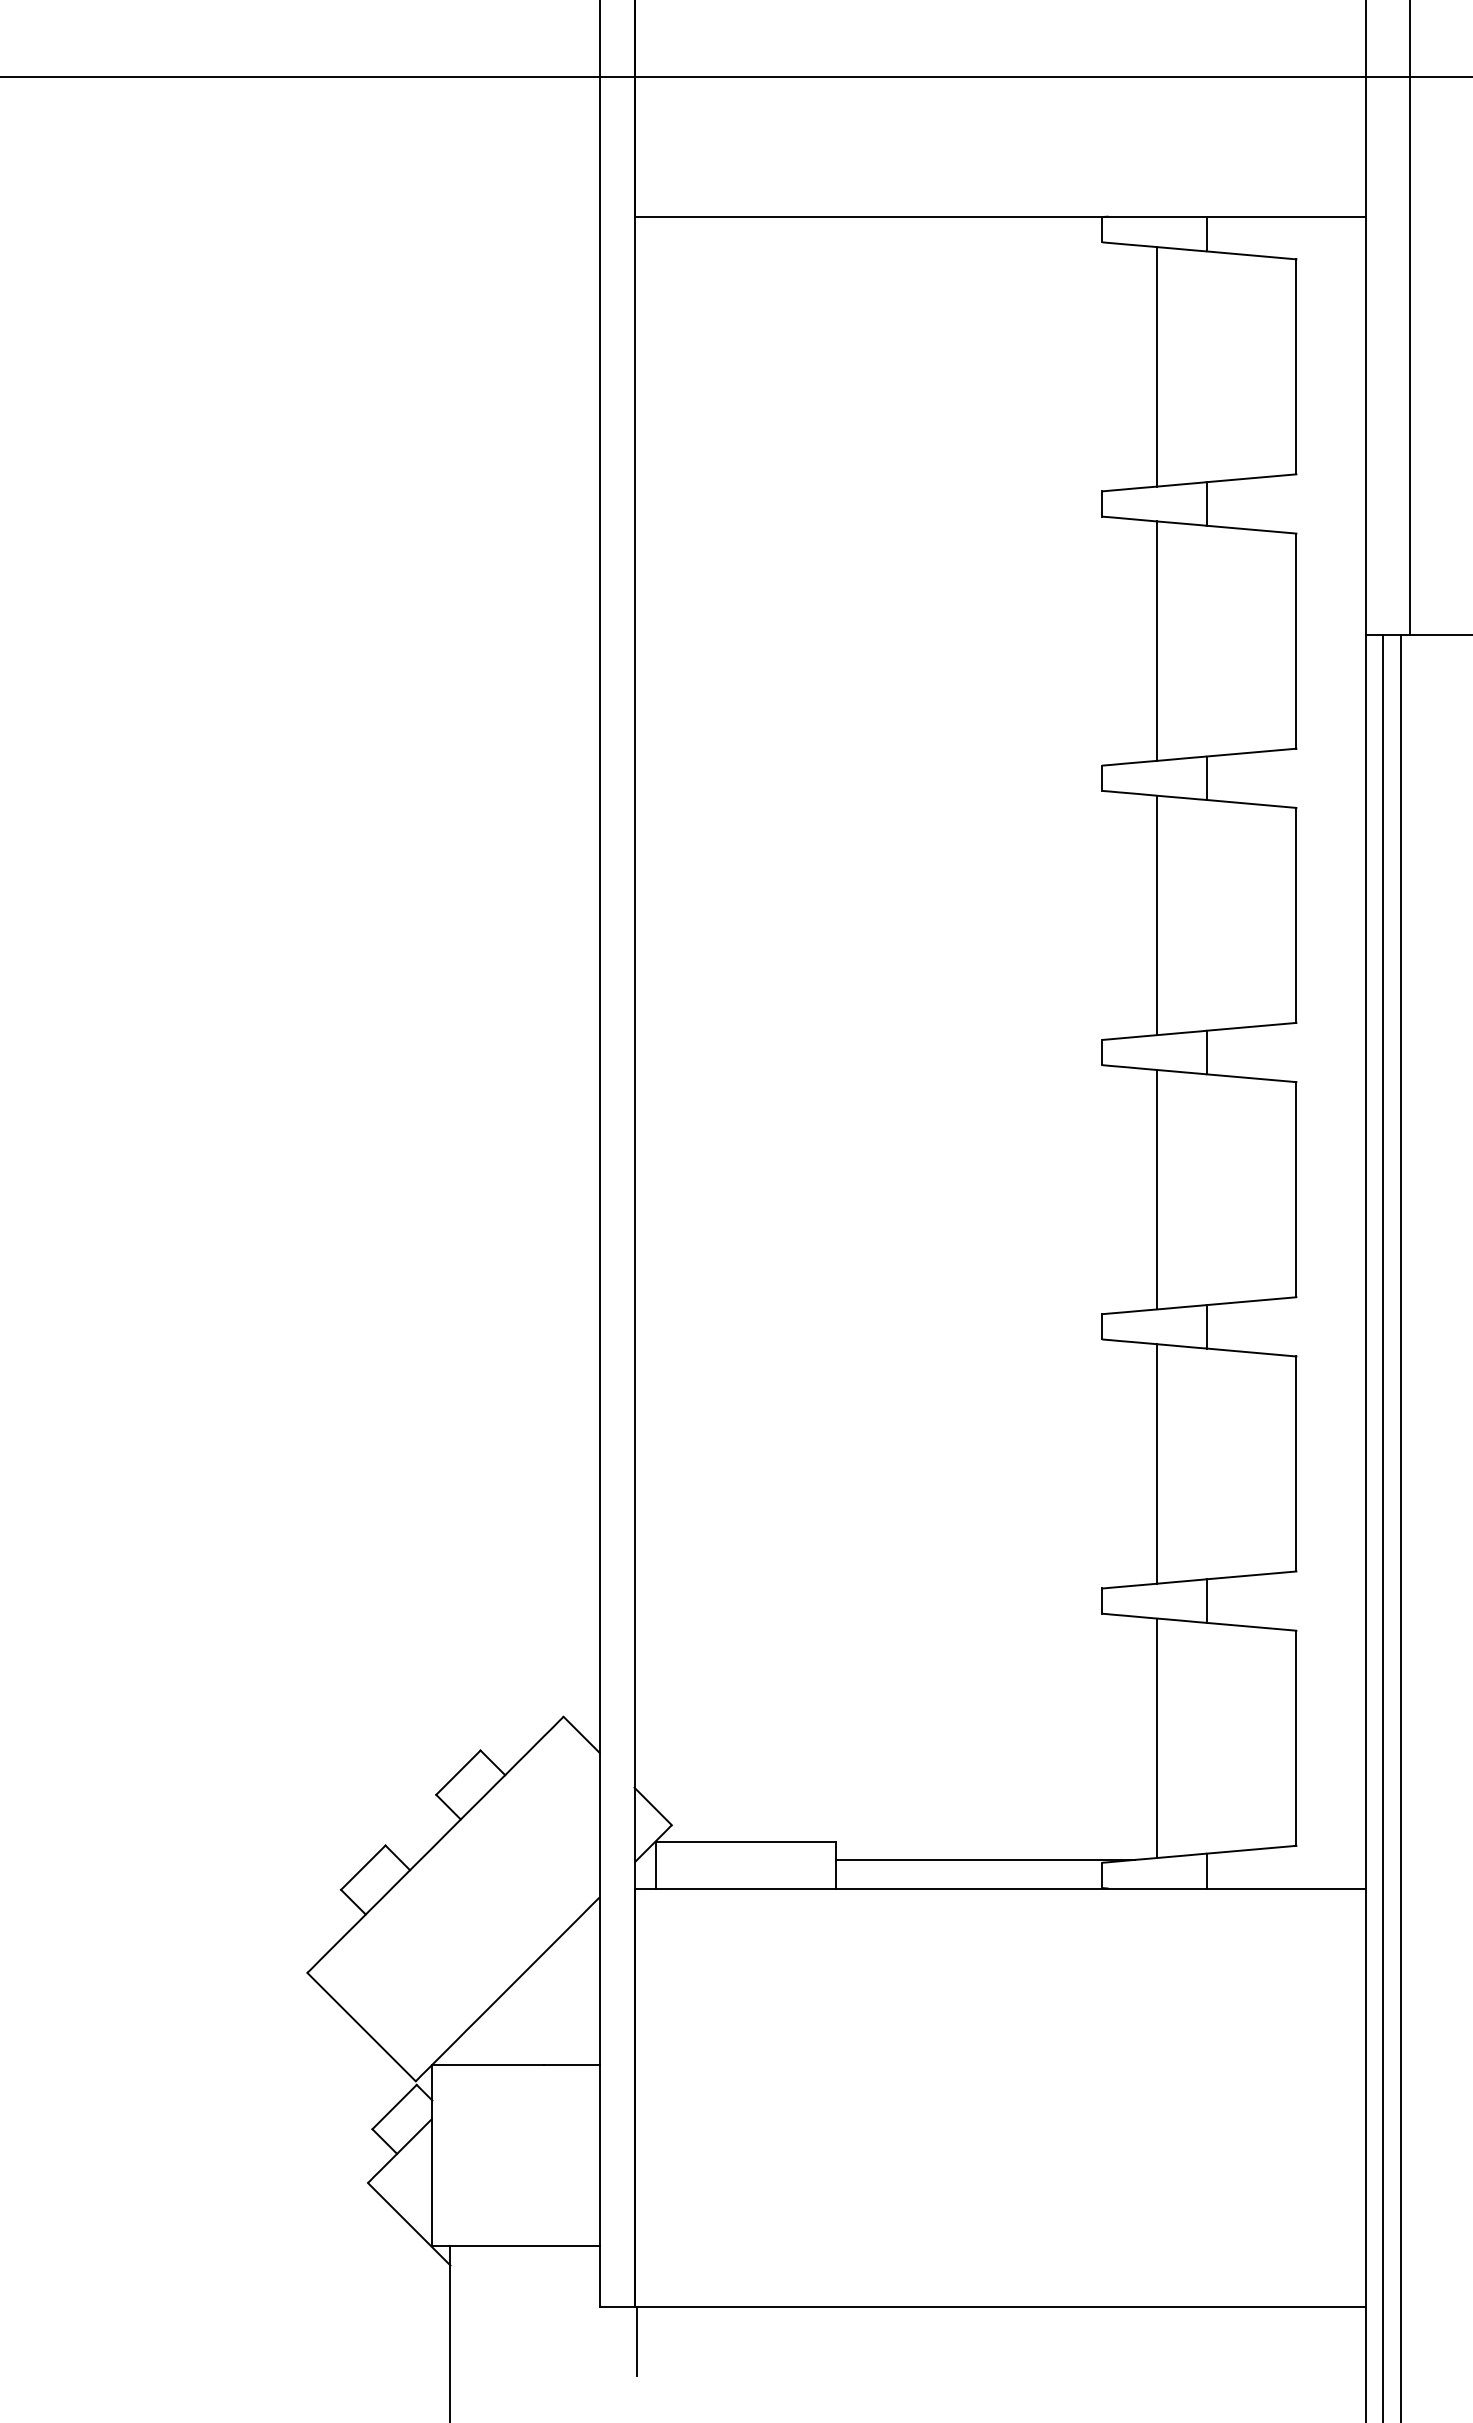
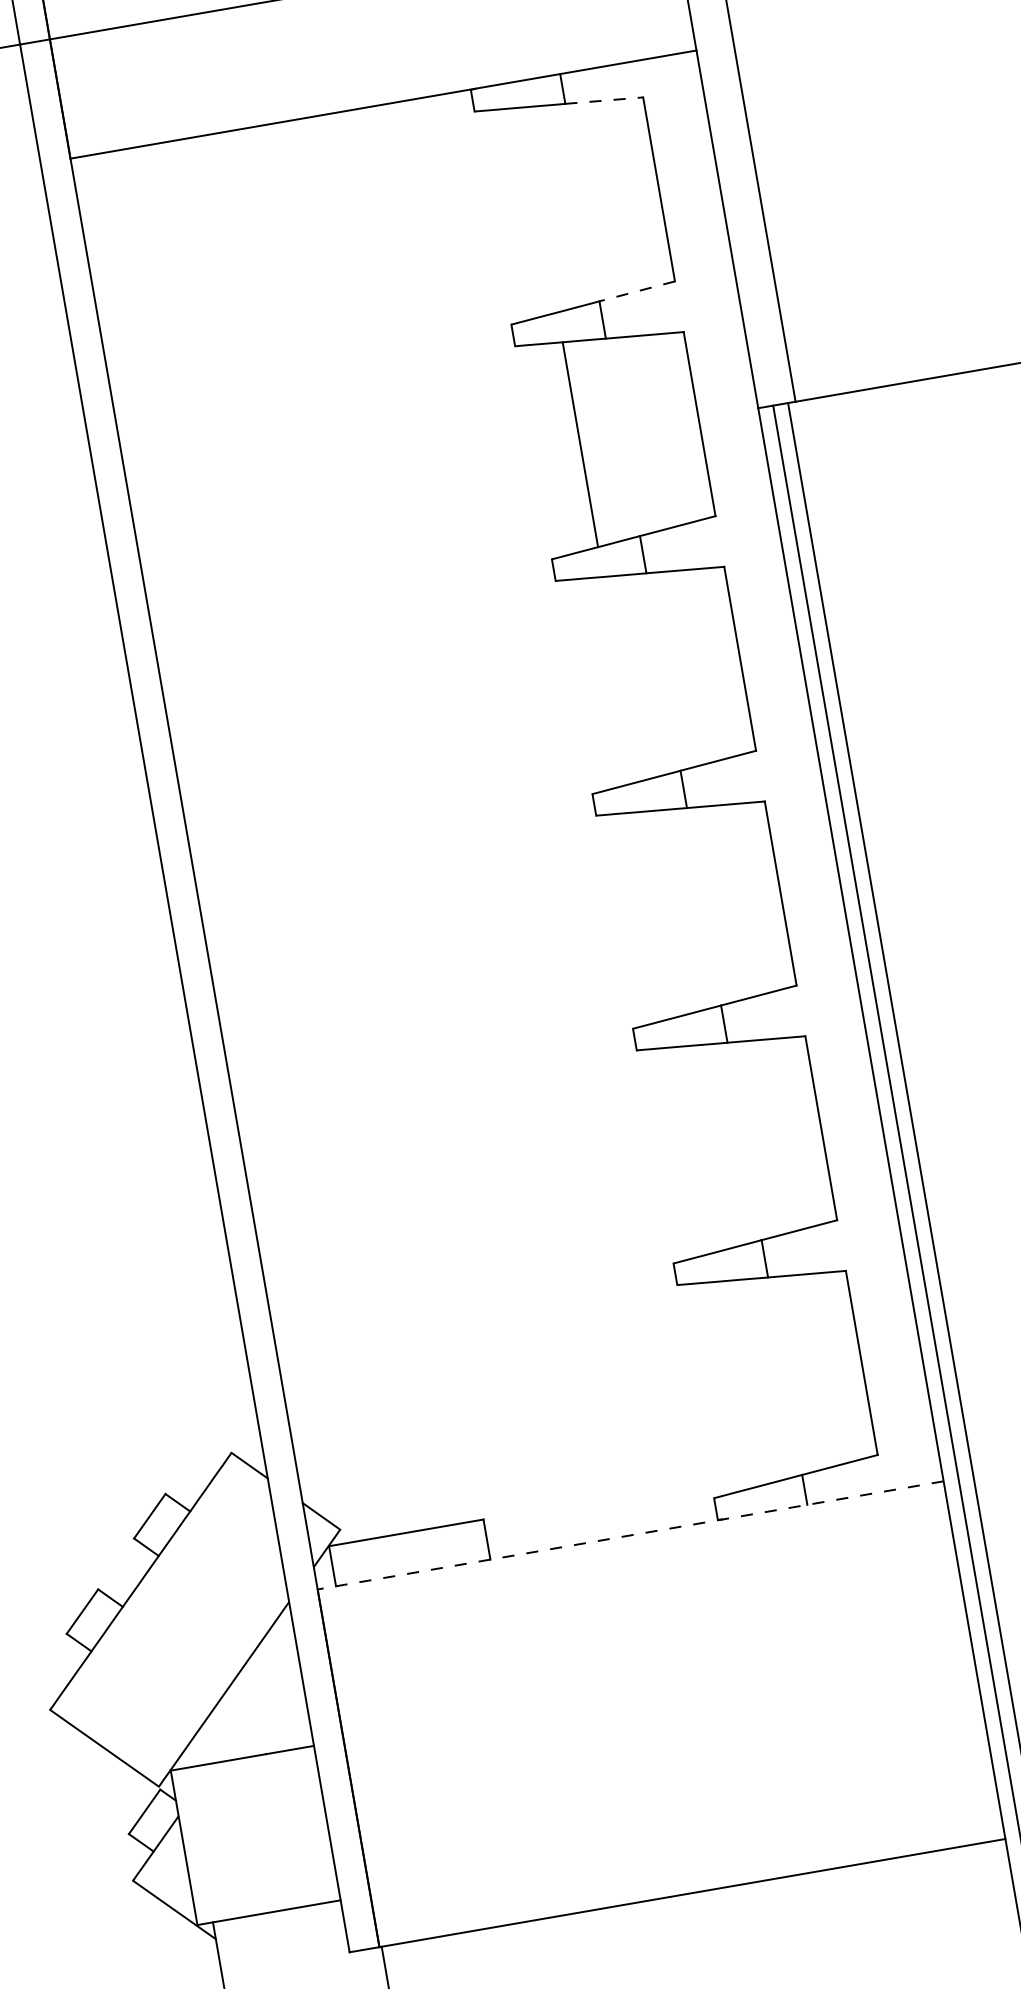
line: (1251, 255) -> (604, 100), solid -> dashed
line: (1157, 366) -> (540, 209), removed
line: (1251, 478) -> (637, 291), solid -> dashed
line: (1157, 915) -> (621, 679), removed
line: (1157, 1189) -> (661, 913), removed
line: (1157, 1463) -> (702, 1148), removed
line: (1157, 1737) -> (742, 1382), removed
line: (985, 1859) -> (613, 1512), removed
line: (1000, 1888) -> (630, 1535), solid -> dashed

